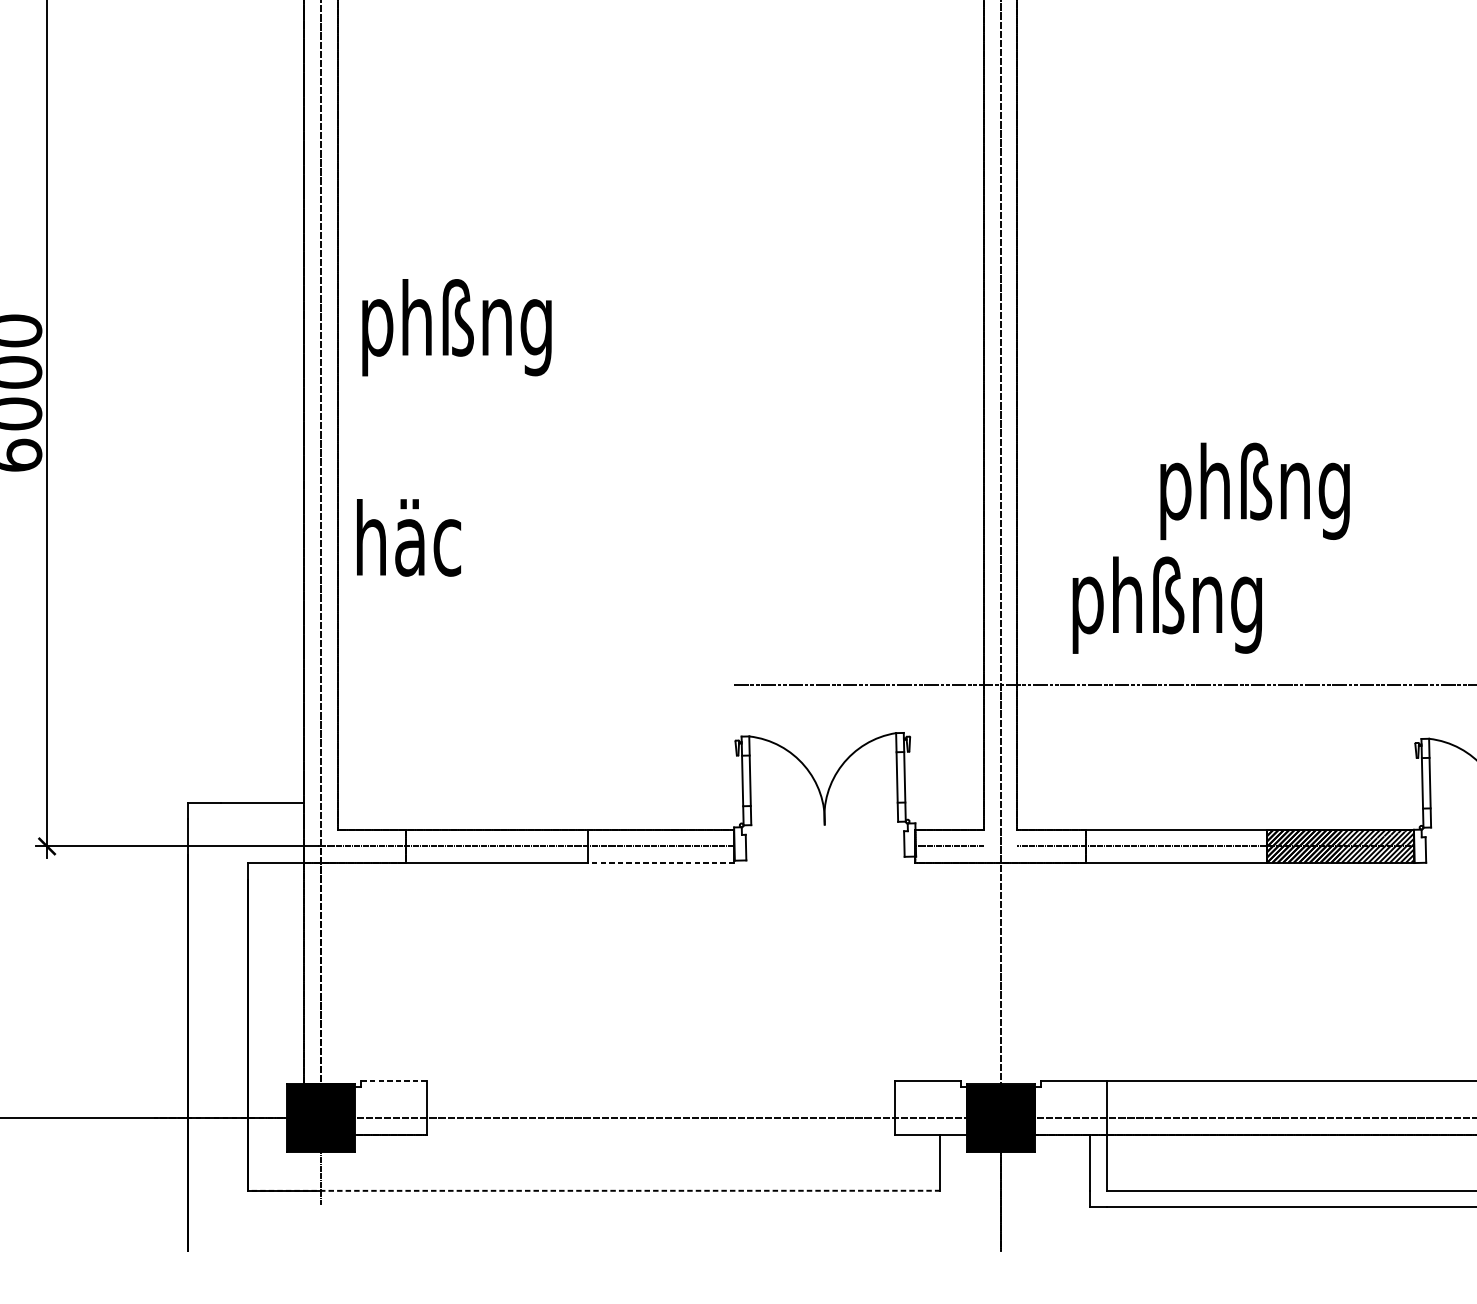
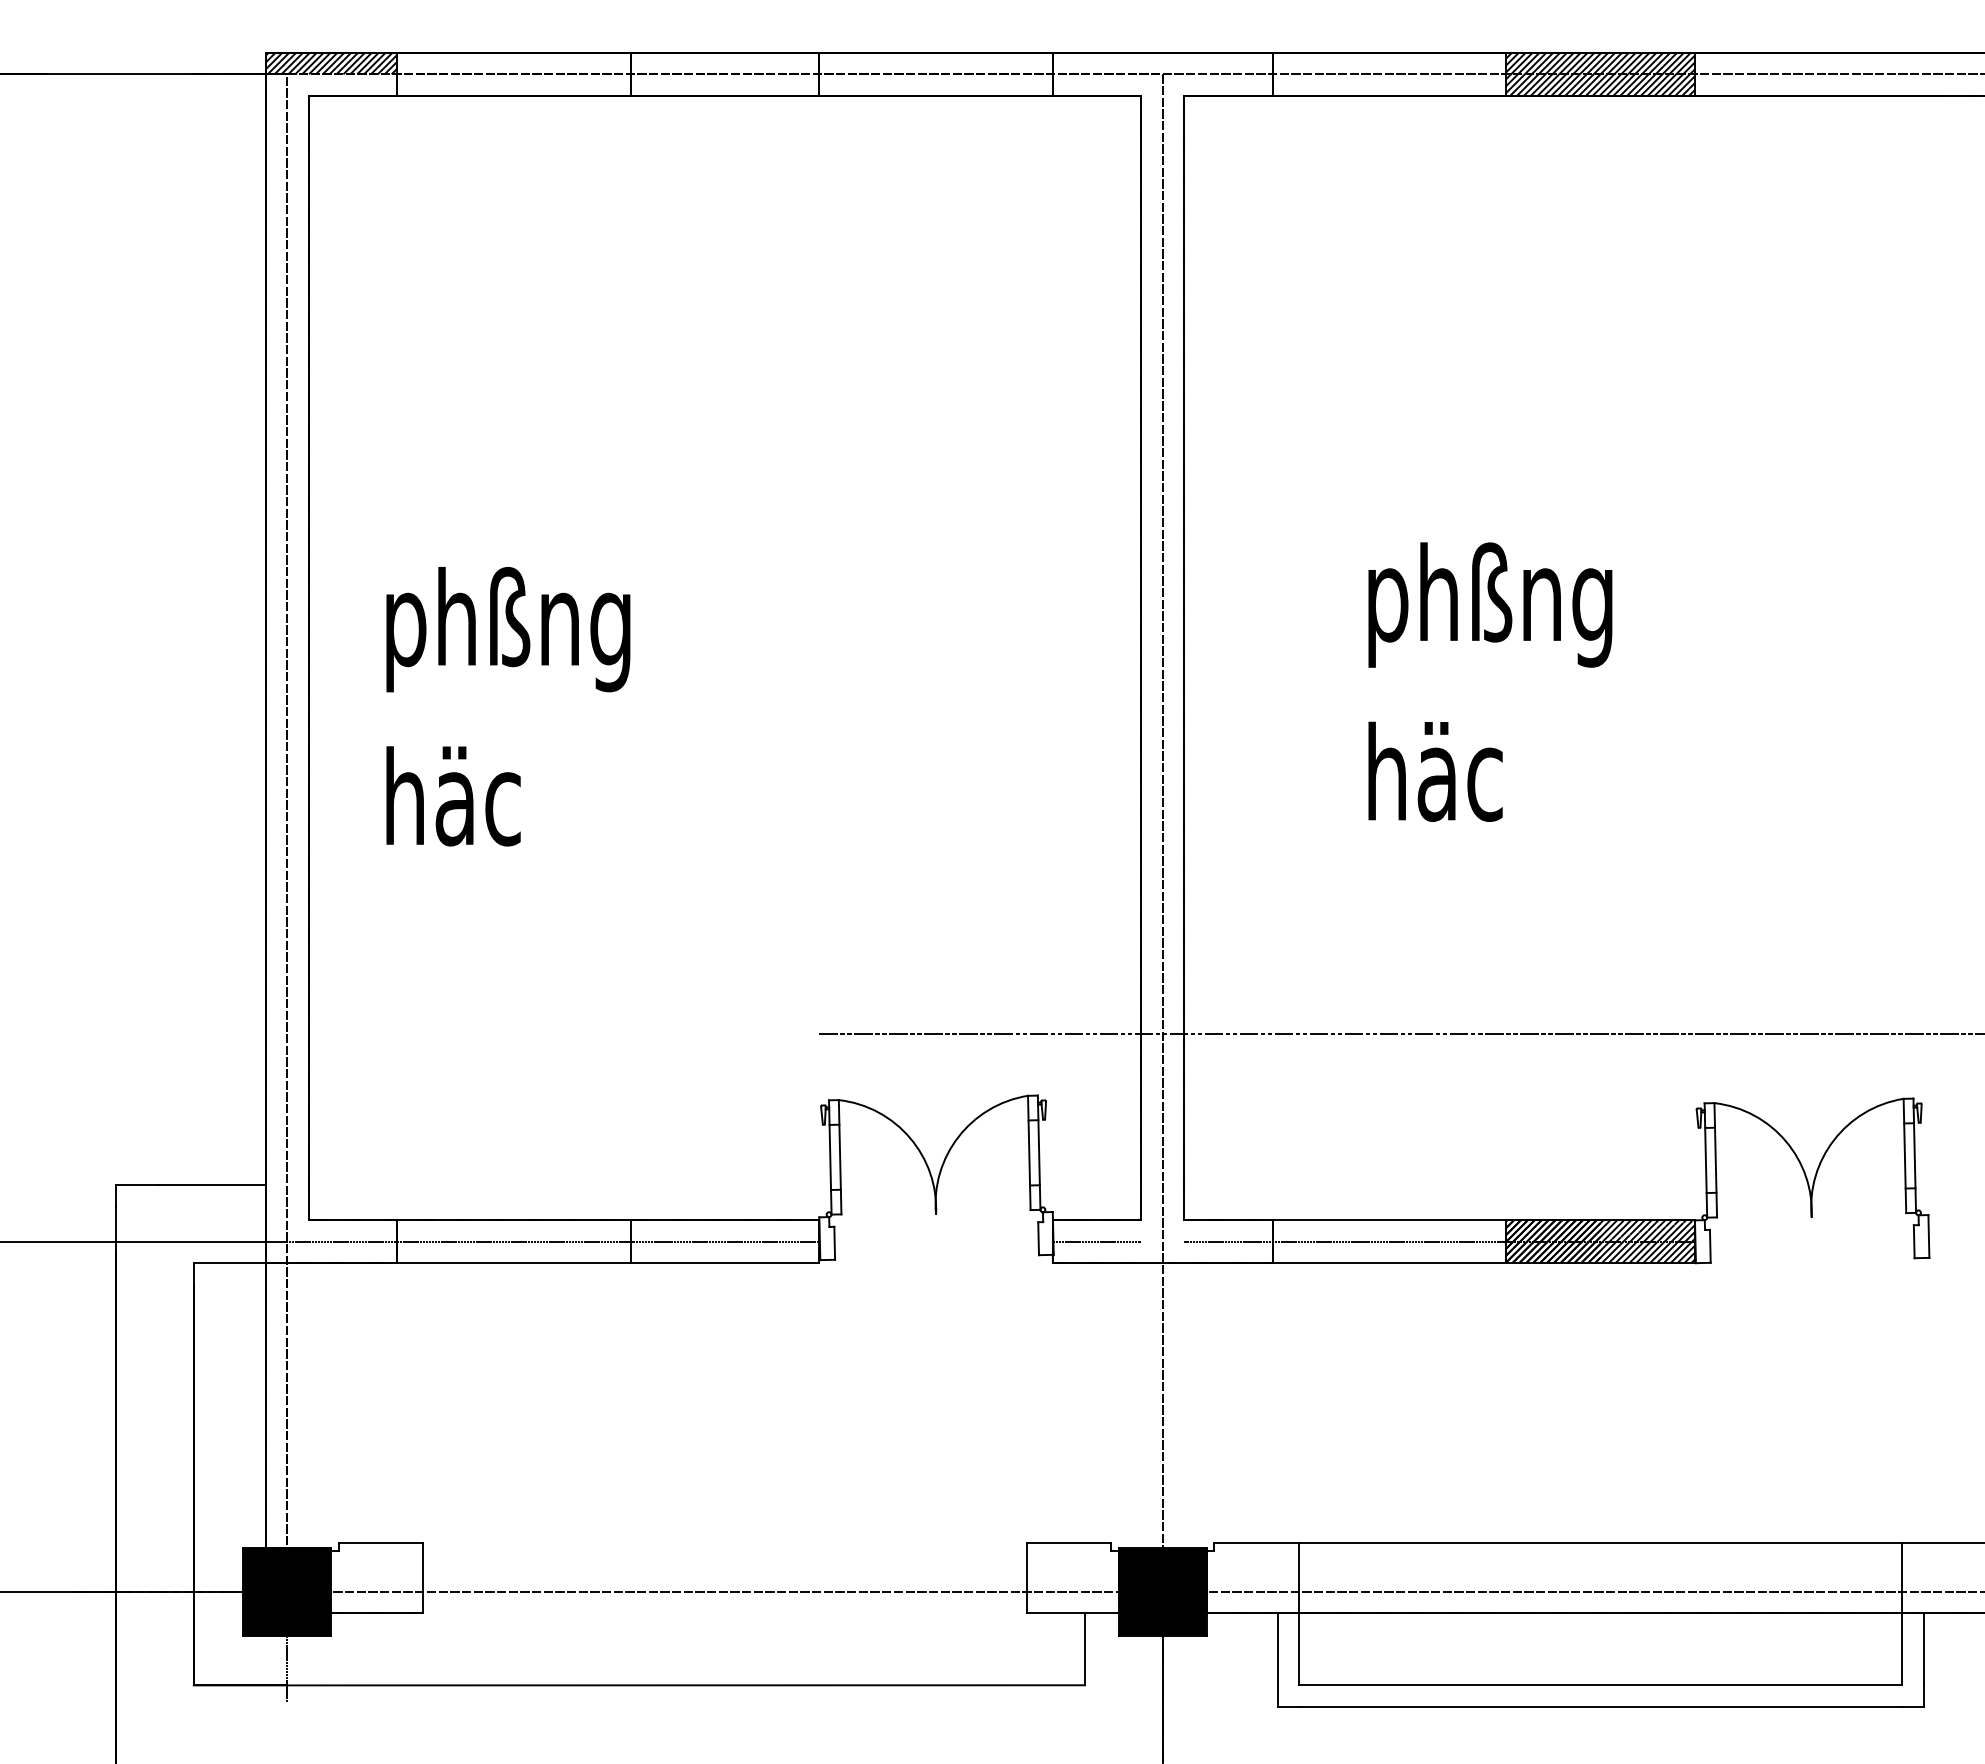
text: (457, 327) -> (508, 629), moved
text: (1255, 491) -> (1490, 784), phßng -> häc
text: (408, 537) -> (453, 796), moved
text: (1167, 604) -> (1490, 604), moved
line: (660, 863) -> (724, 1263), dashed -> solid
line: (393, 1080) -> (380, 1543), dashed -> solid
line: (594, 1190) -> (639, 1685), dashed -> solid

